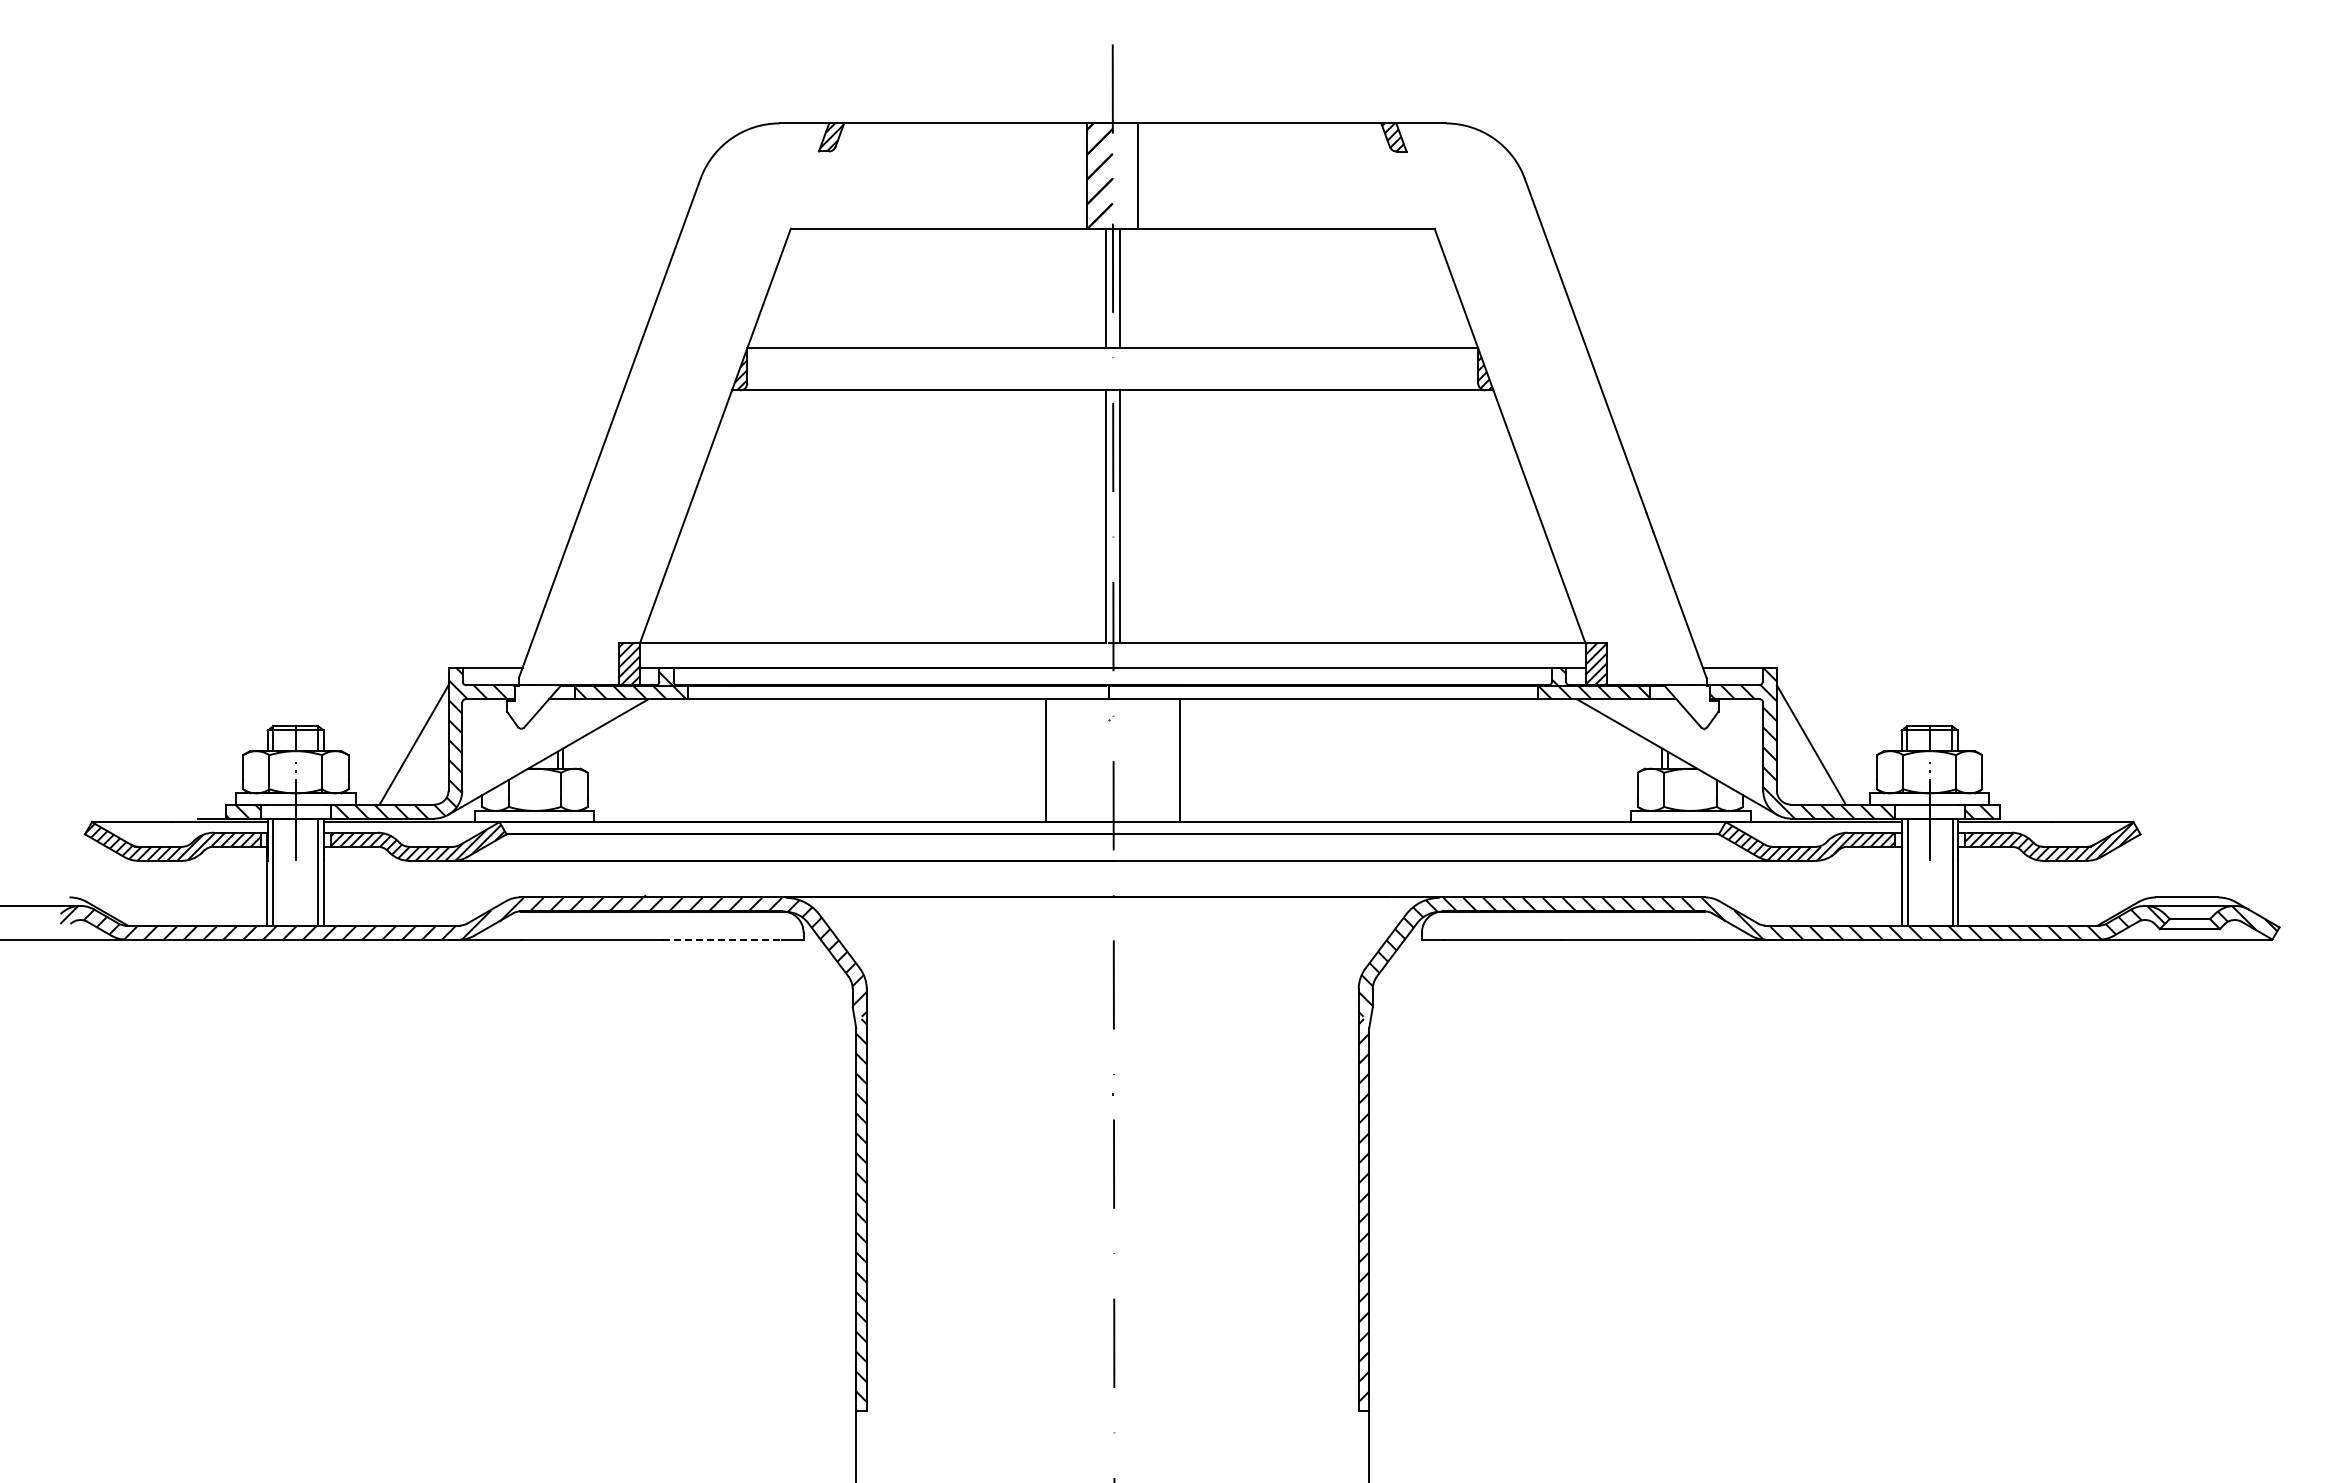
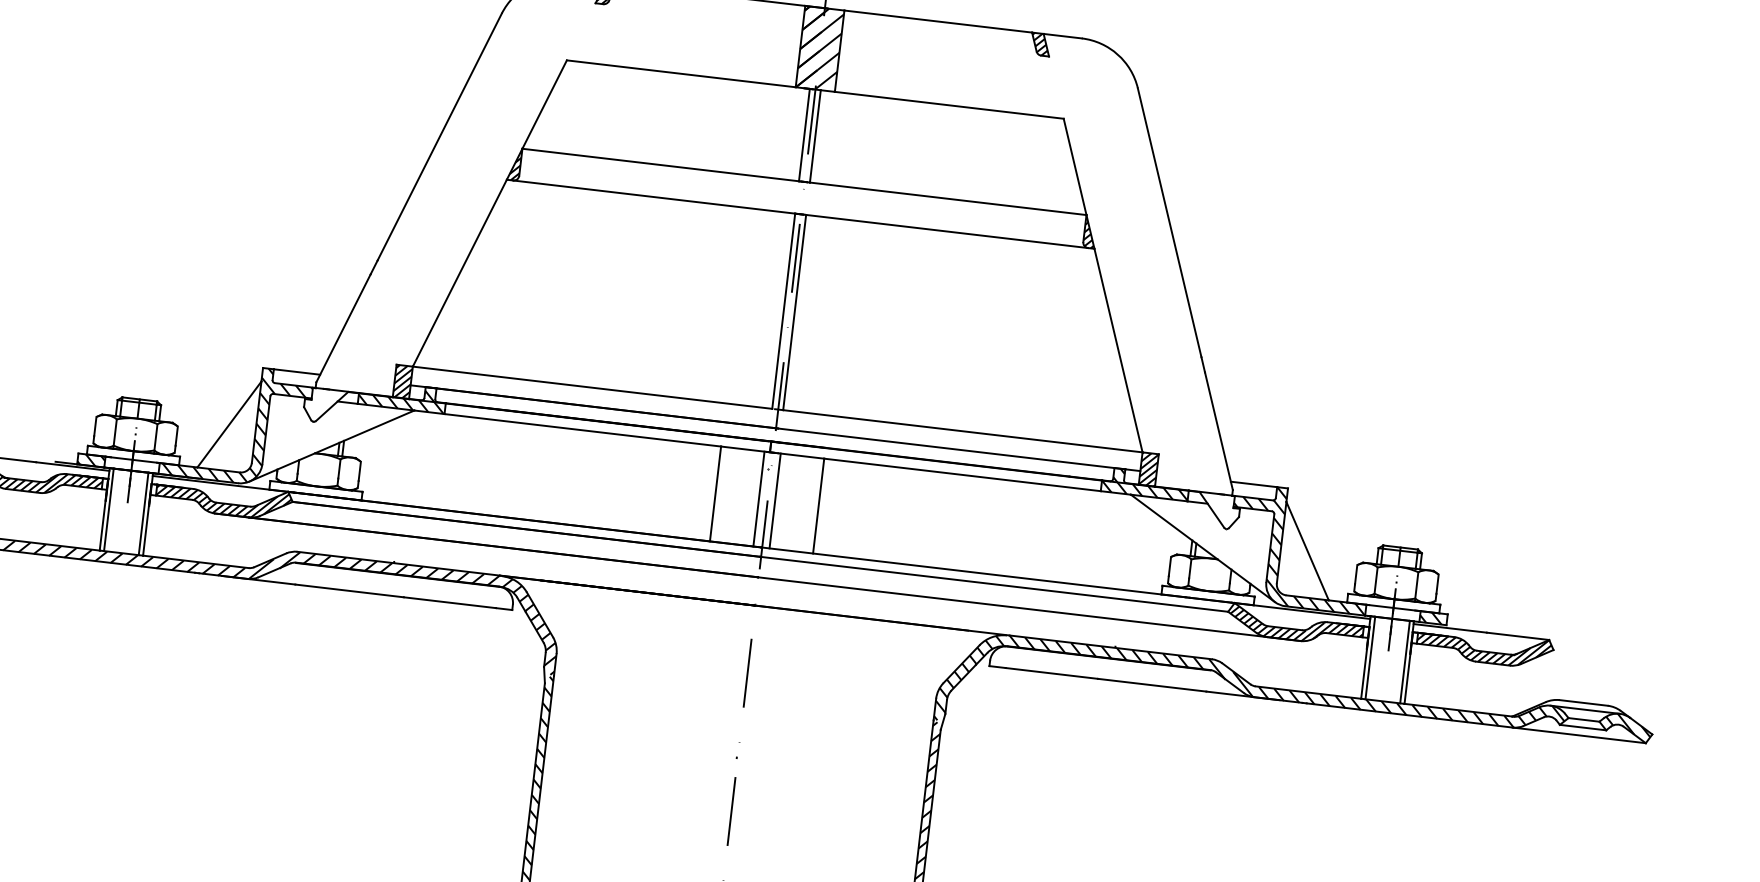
hatch: (1125, 175) -> (829, 49), added
line: (1102, 760) -> (759, 498), added
line: (1123, 760) -> (775, 500), added
line: (722, 939) -> (449, 602), dashed -> solid

